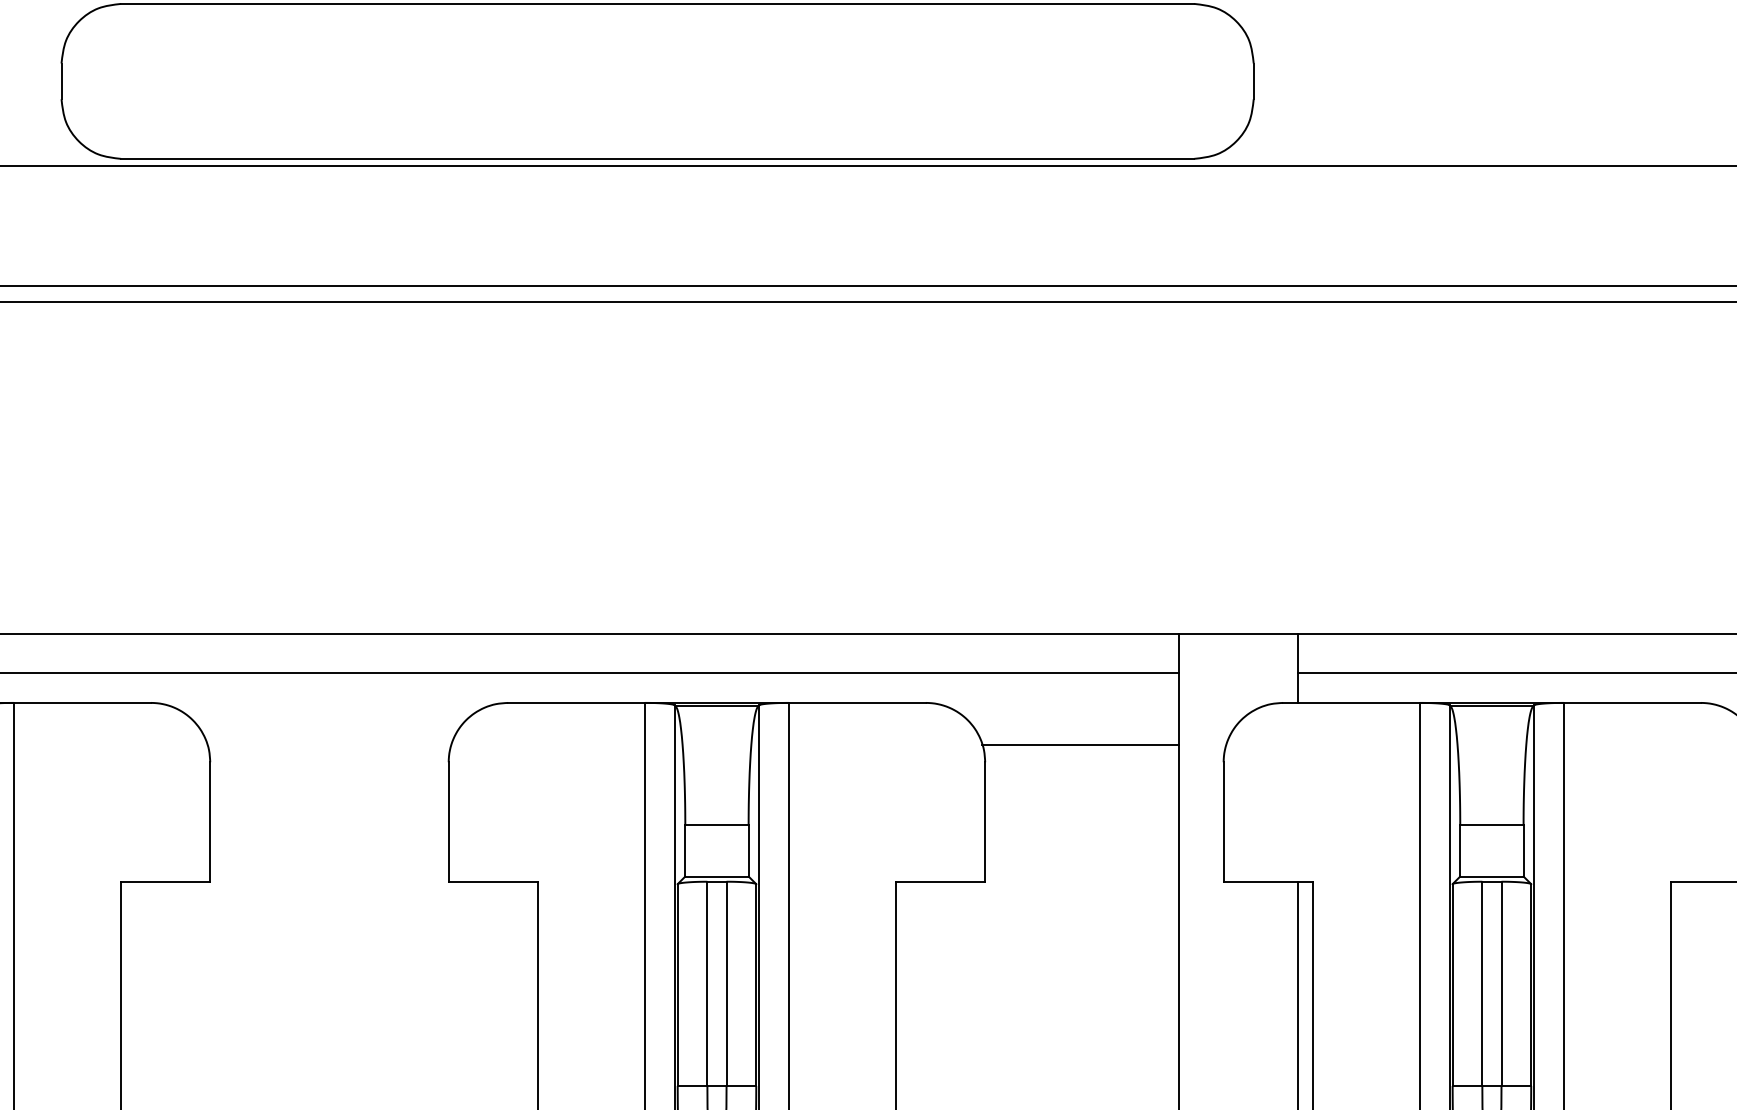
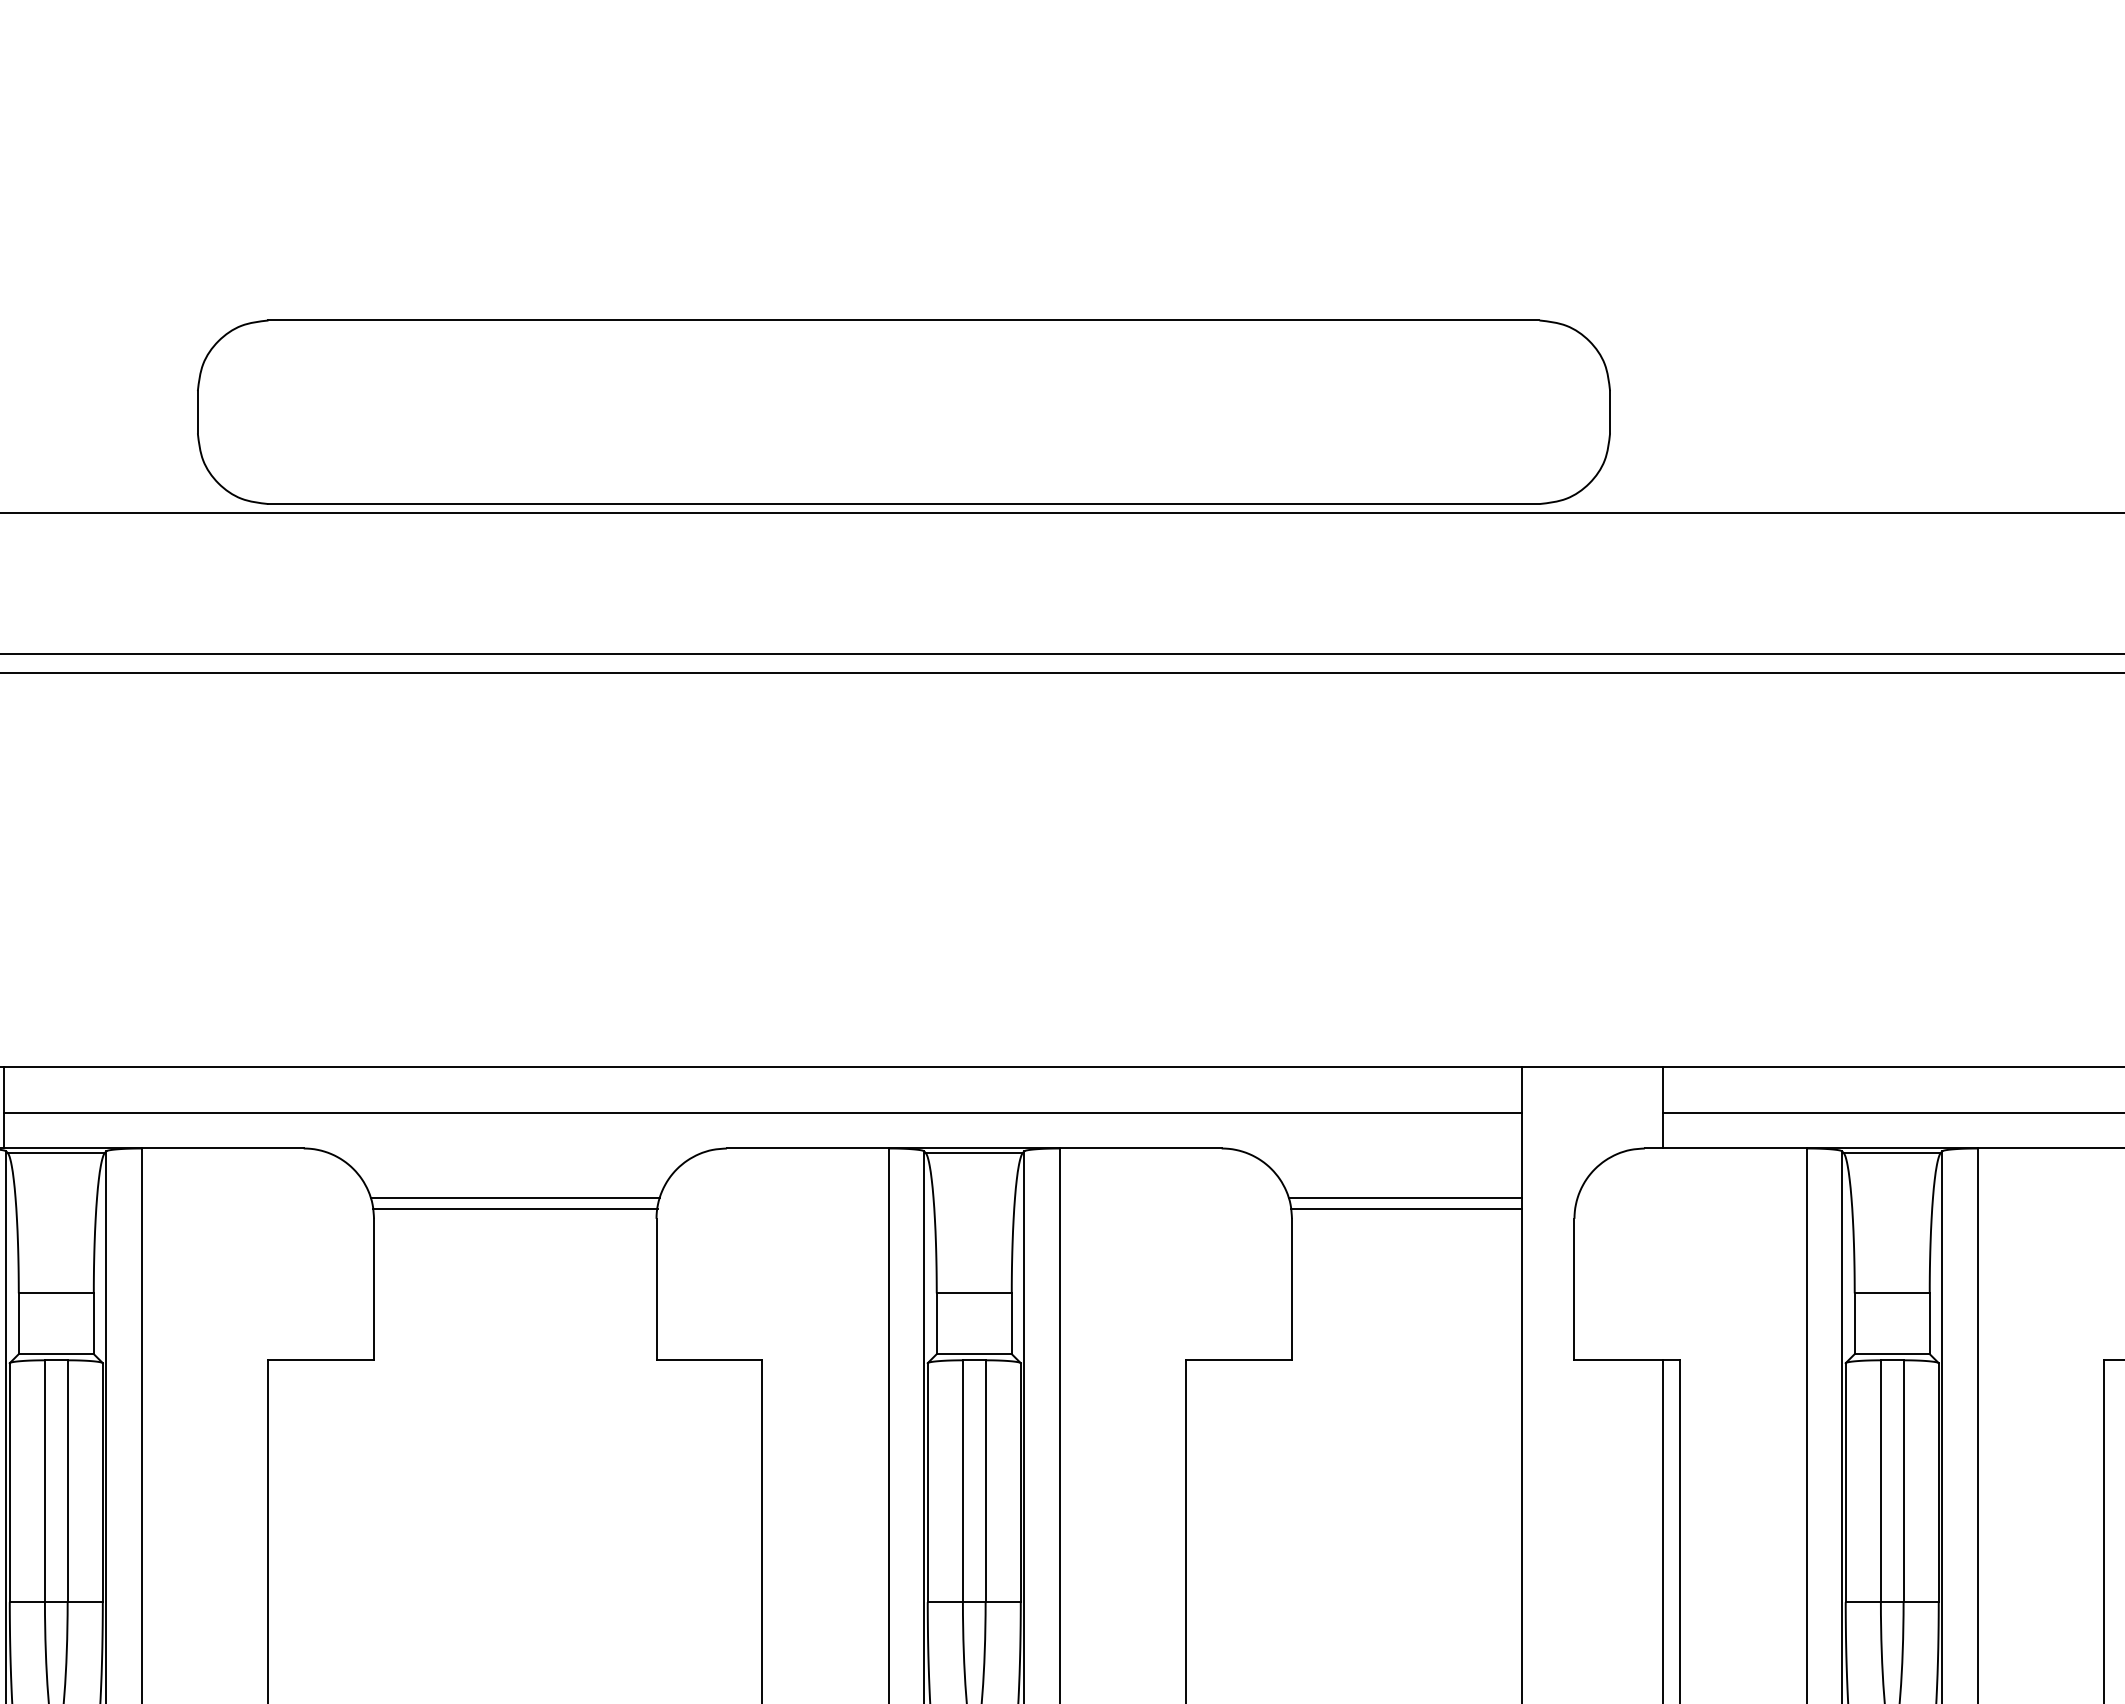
line: (329, 744) -> (515, 1197), added
line: (329, 753) -> (515, 1208), added
line: (1081, 753) -> (1405, 1208), added

